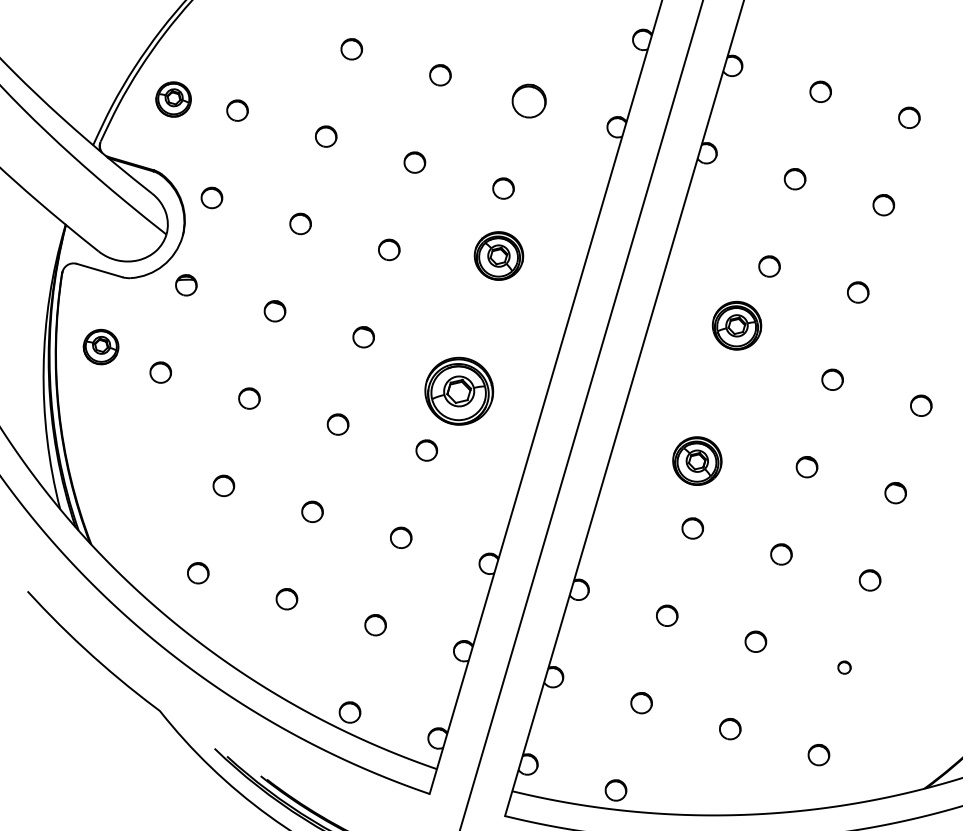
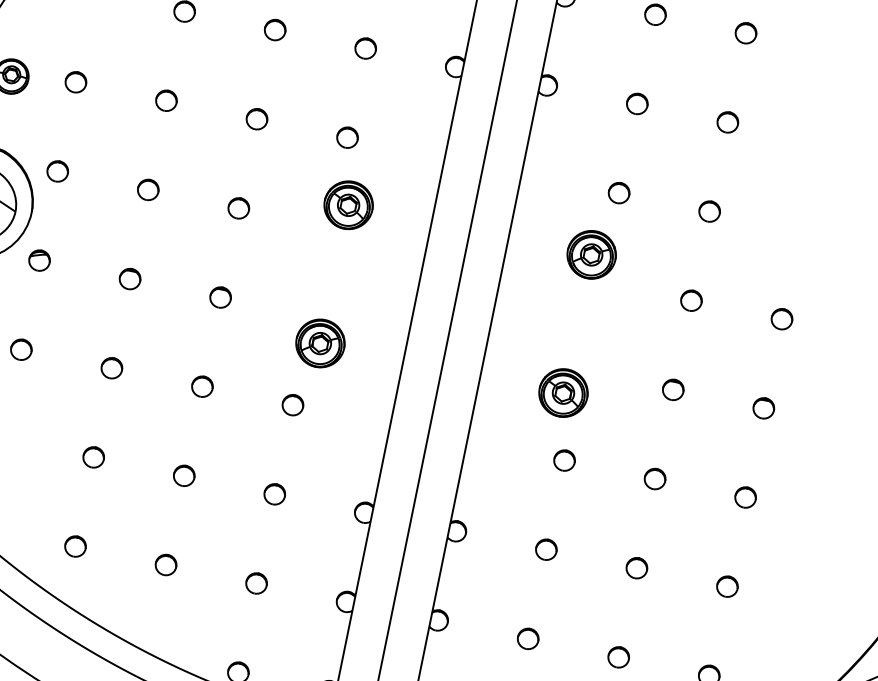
part: (528, 101) -> (365, 48), size x0.62
part: (459, 391) -> (320, 343), size x0.71
part: (844, 667) -> (727, 586), size x1.67

